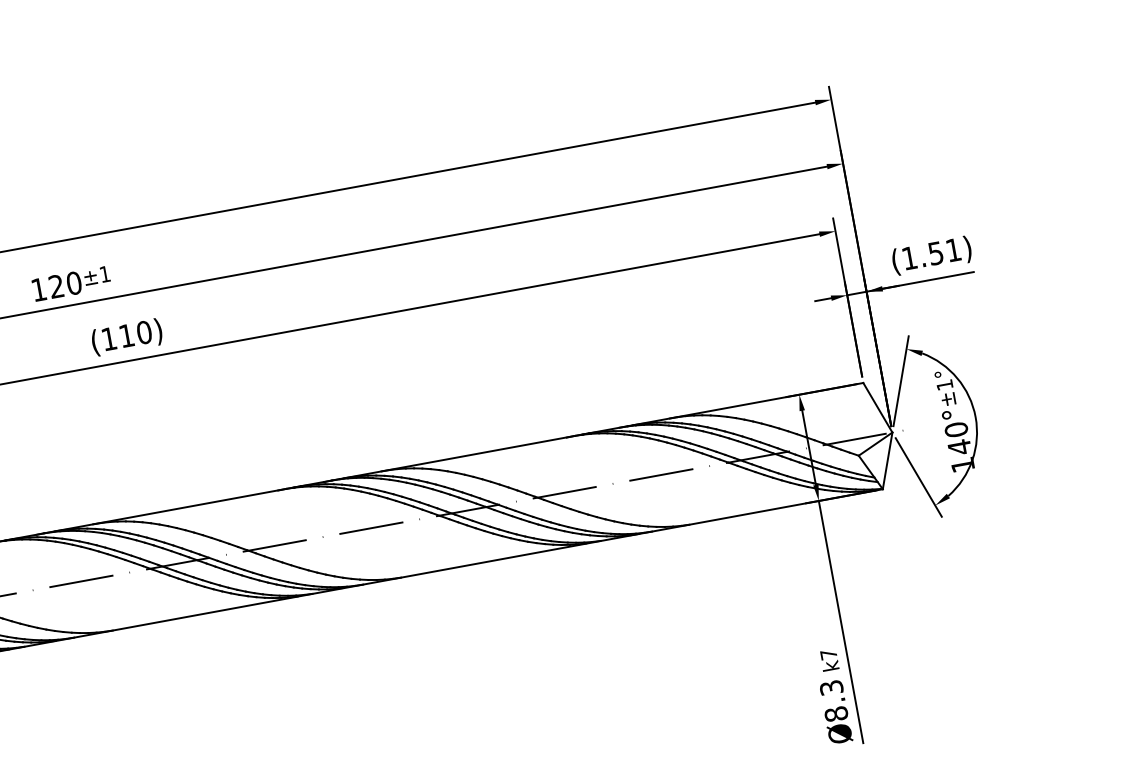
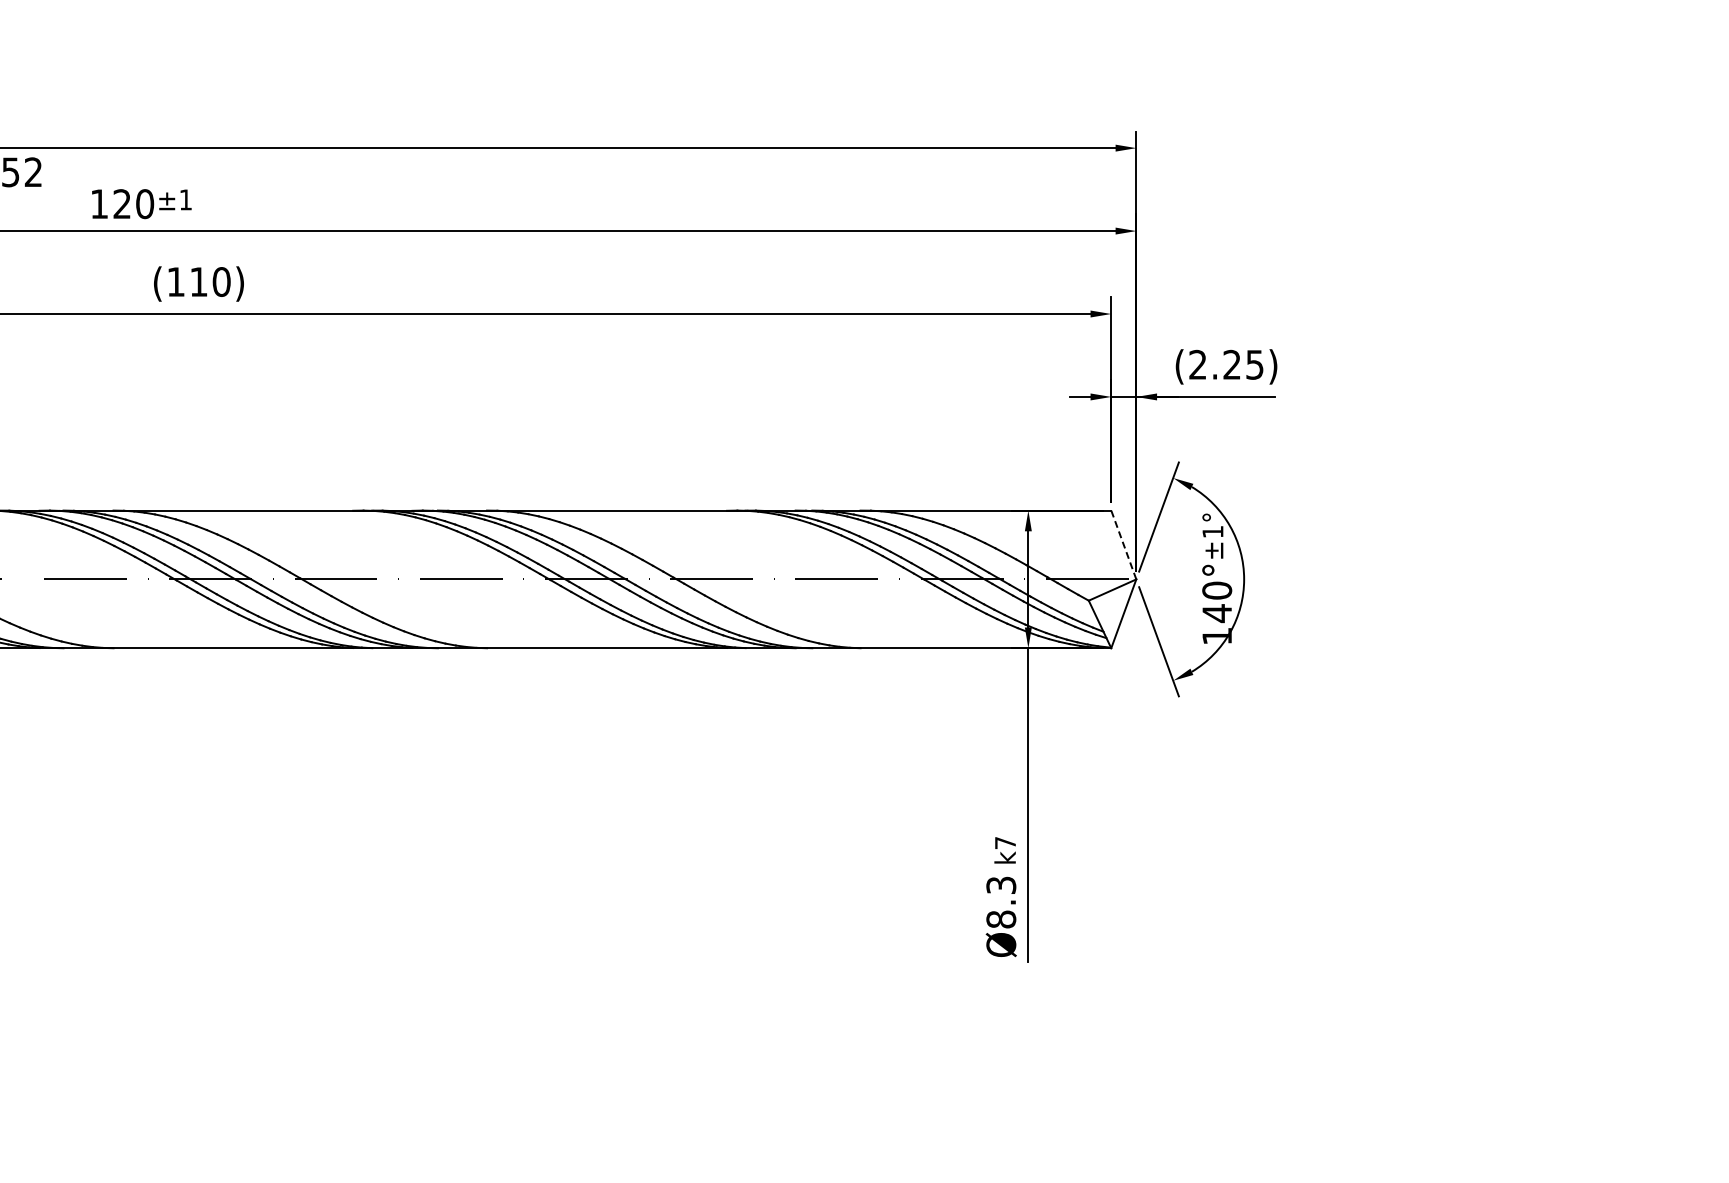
text: (931, 253) -> (1226, 364), (1.51) -> (2.25)
line: (877, 408) -> (1123, 545), solid -> dashed

